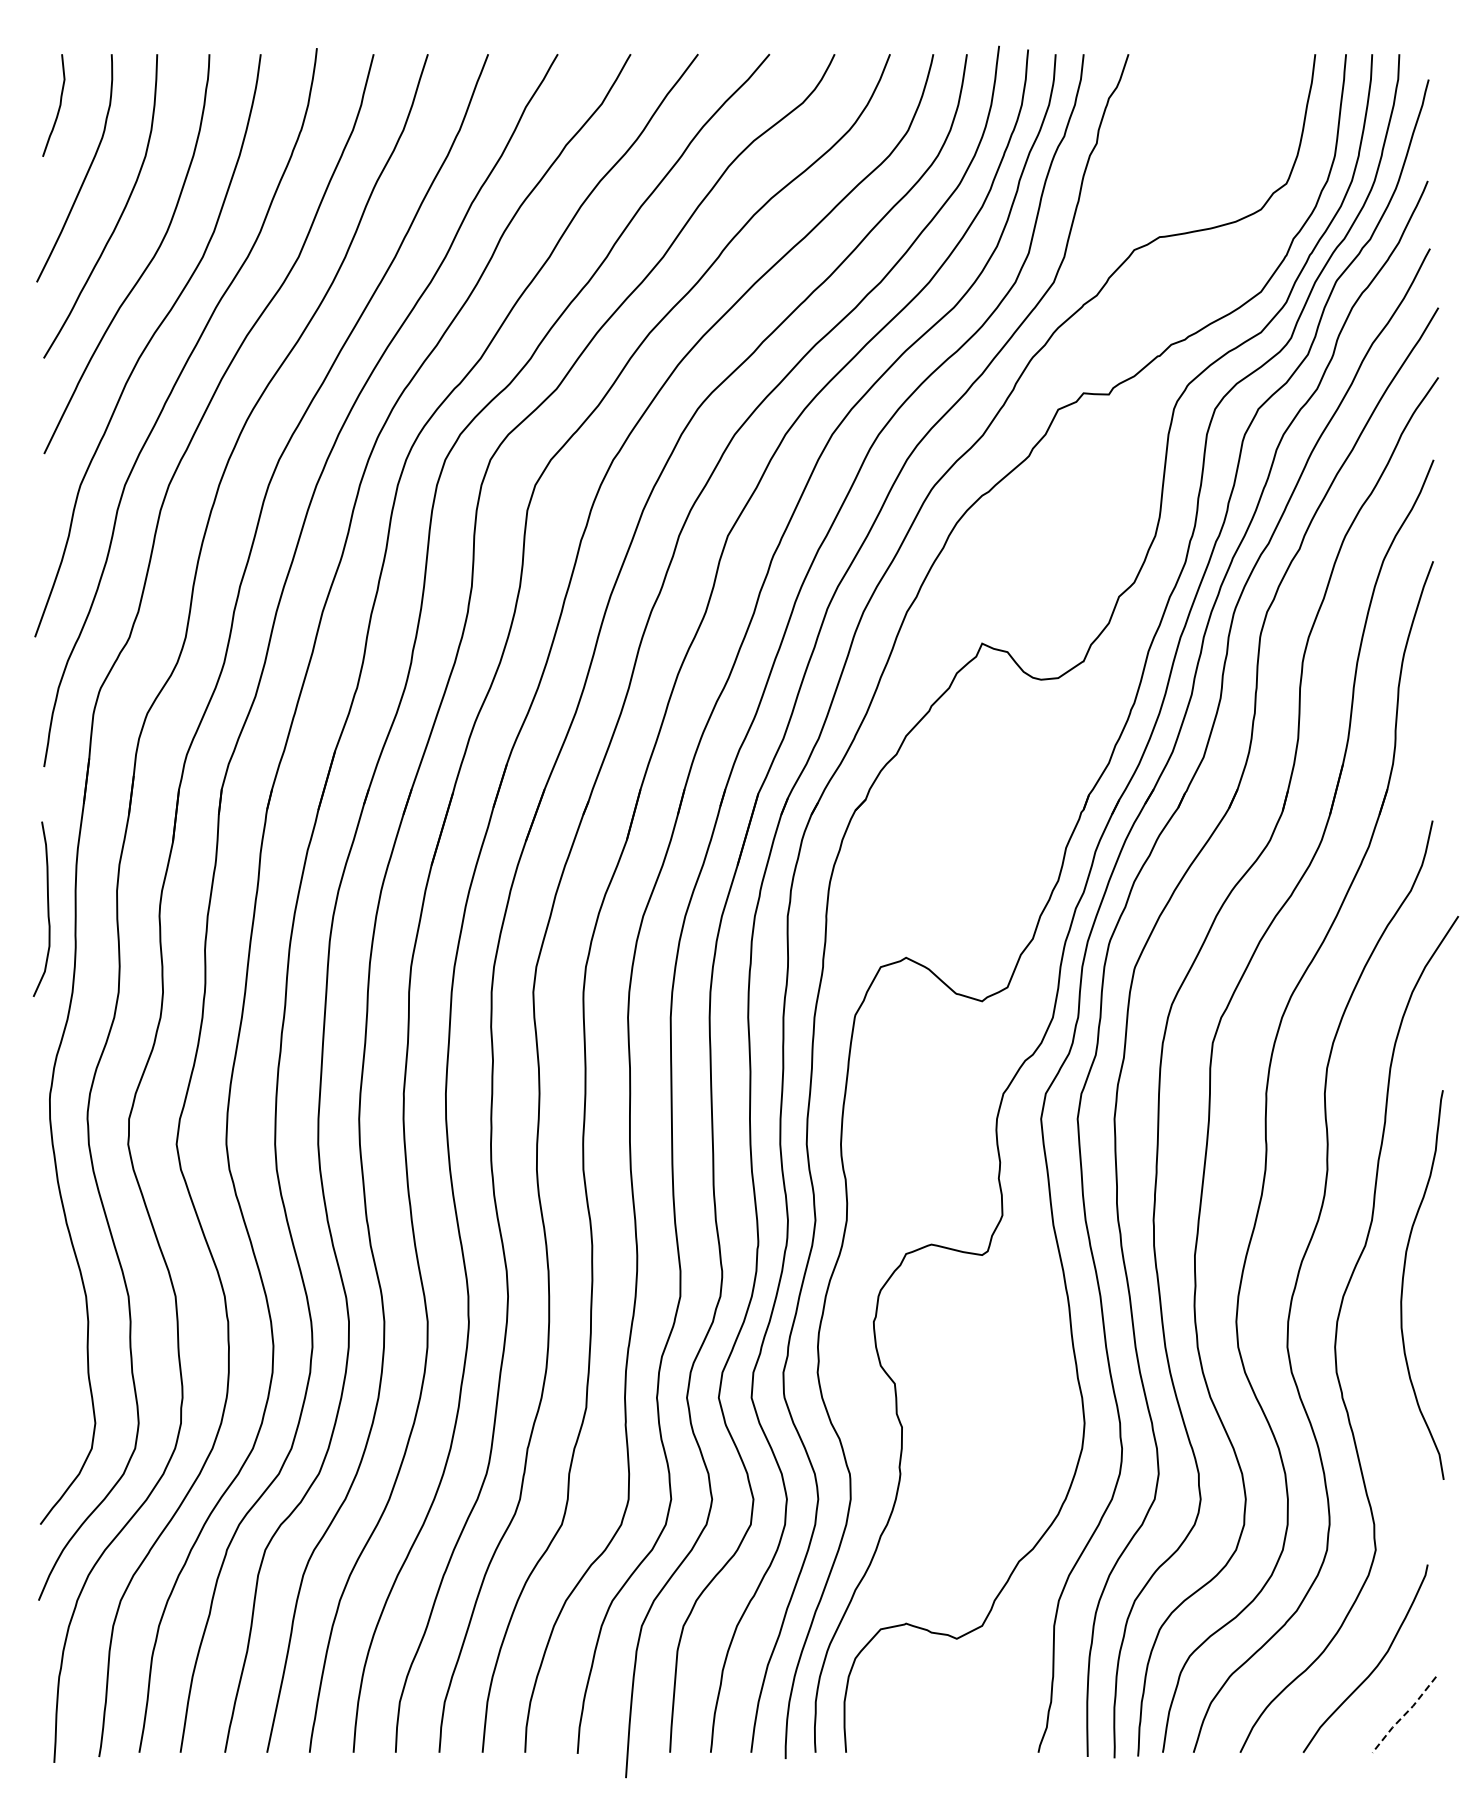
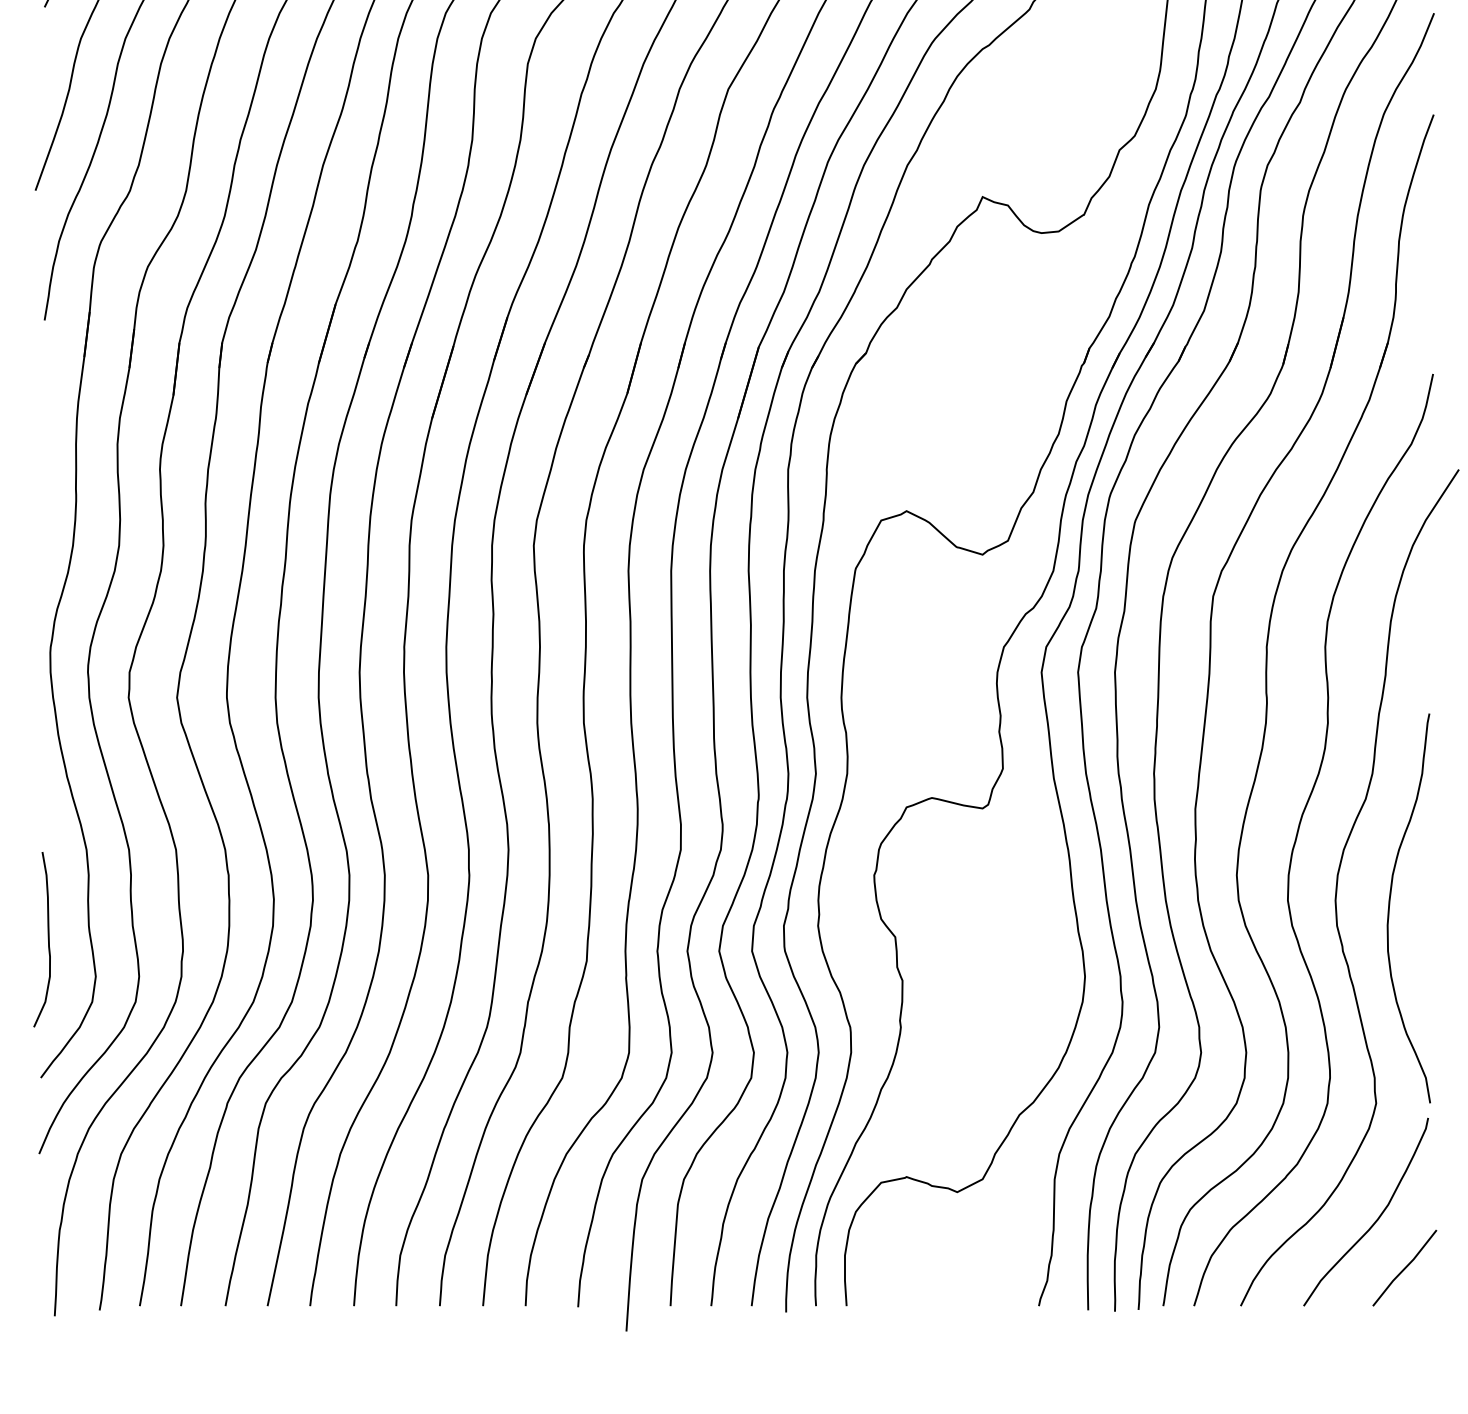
curve: (47, 908) -> (47, 938), moved
curve: (1403, 1284) -> (1389, 907), moved
line: (1404, 1715) -> (1404, 1268), dashed -> solid

